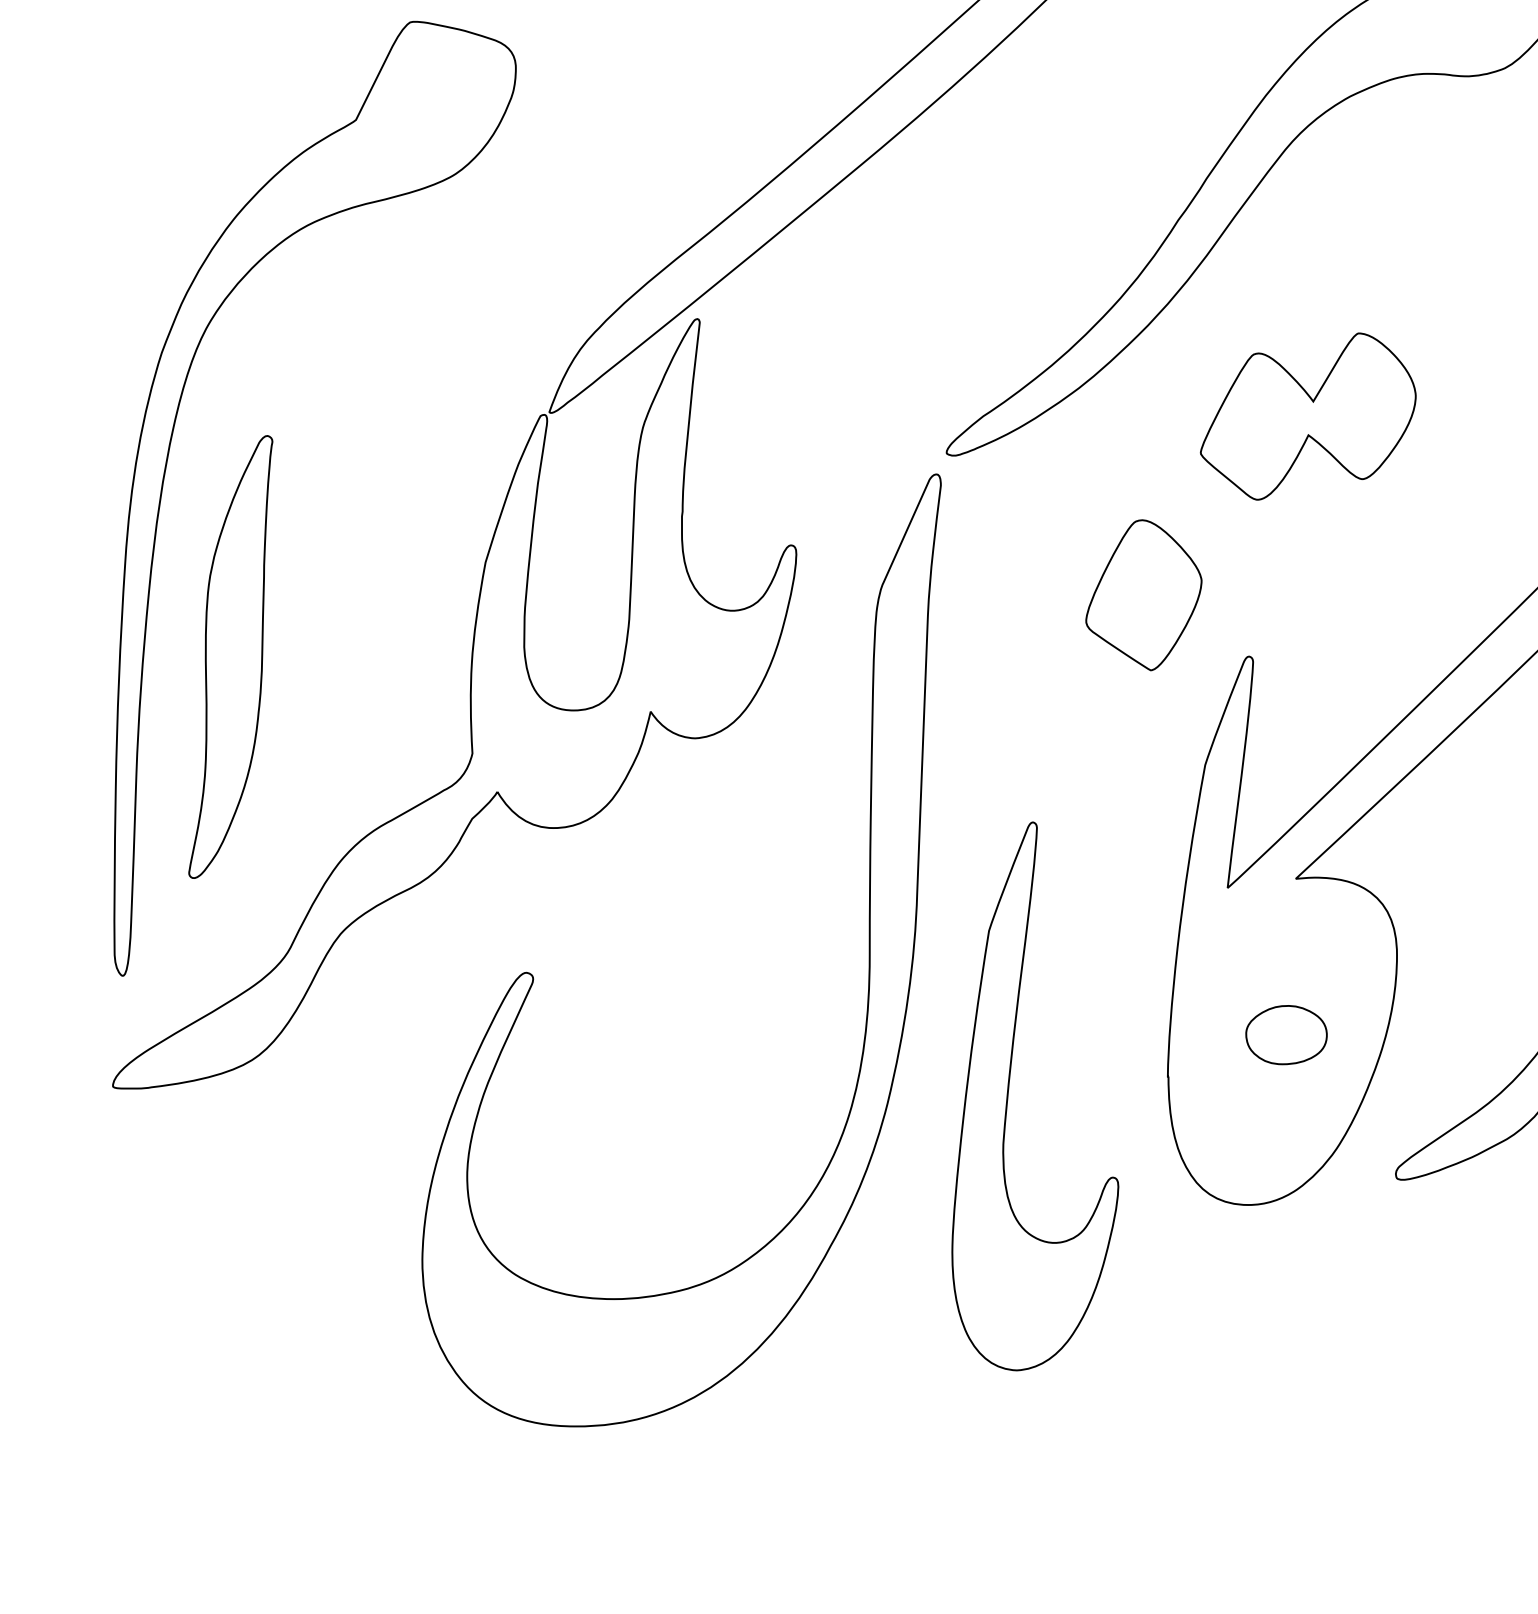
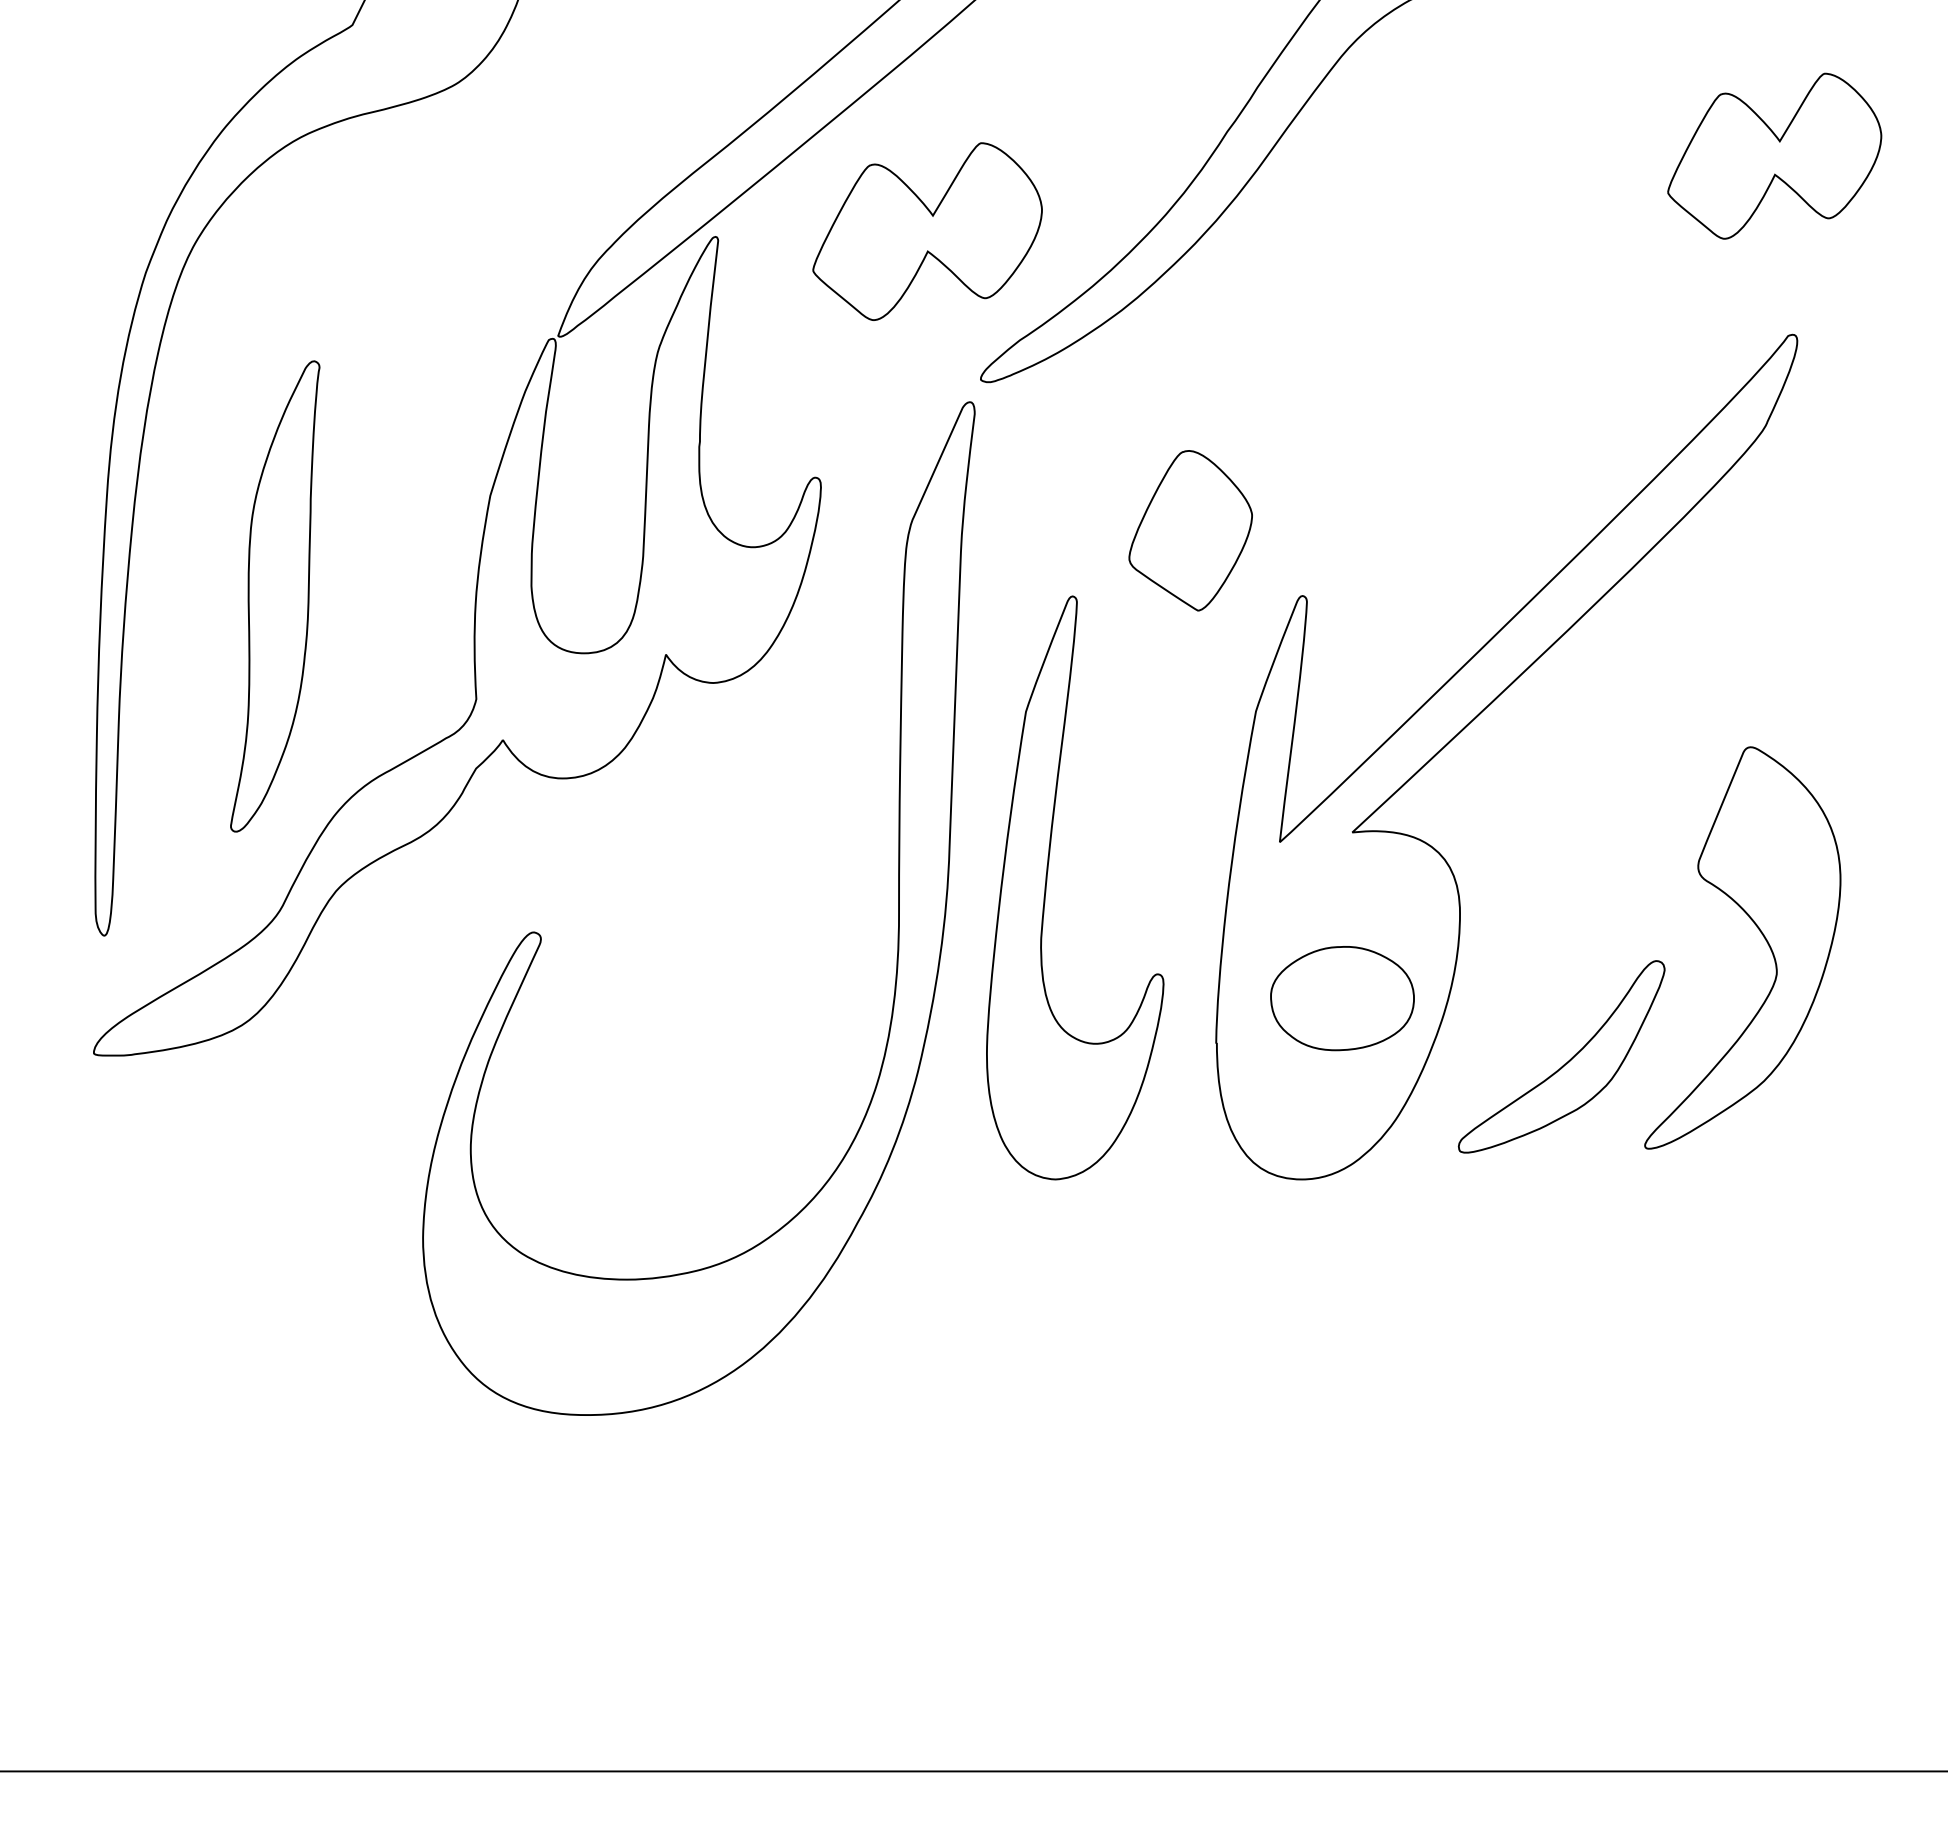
part: (1308, 416) -> (927, 231), moved
part: (231, 657) -> (275, 596), moved
part: (1286, 1034) -> (1342, 998), size x1.67
part: (1009, 1090) -> (1047, 881), moved

